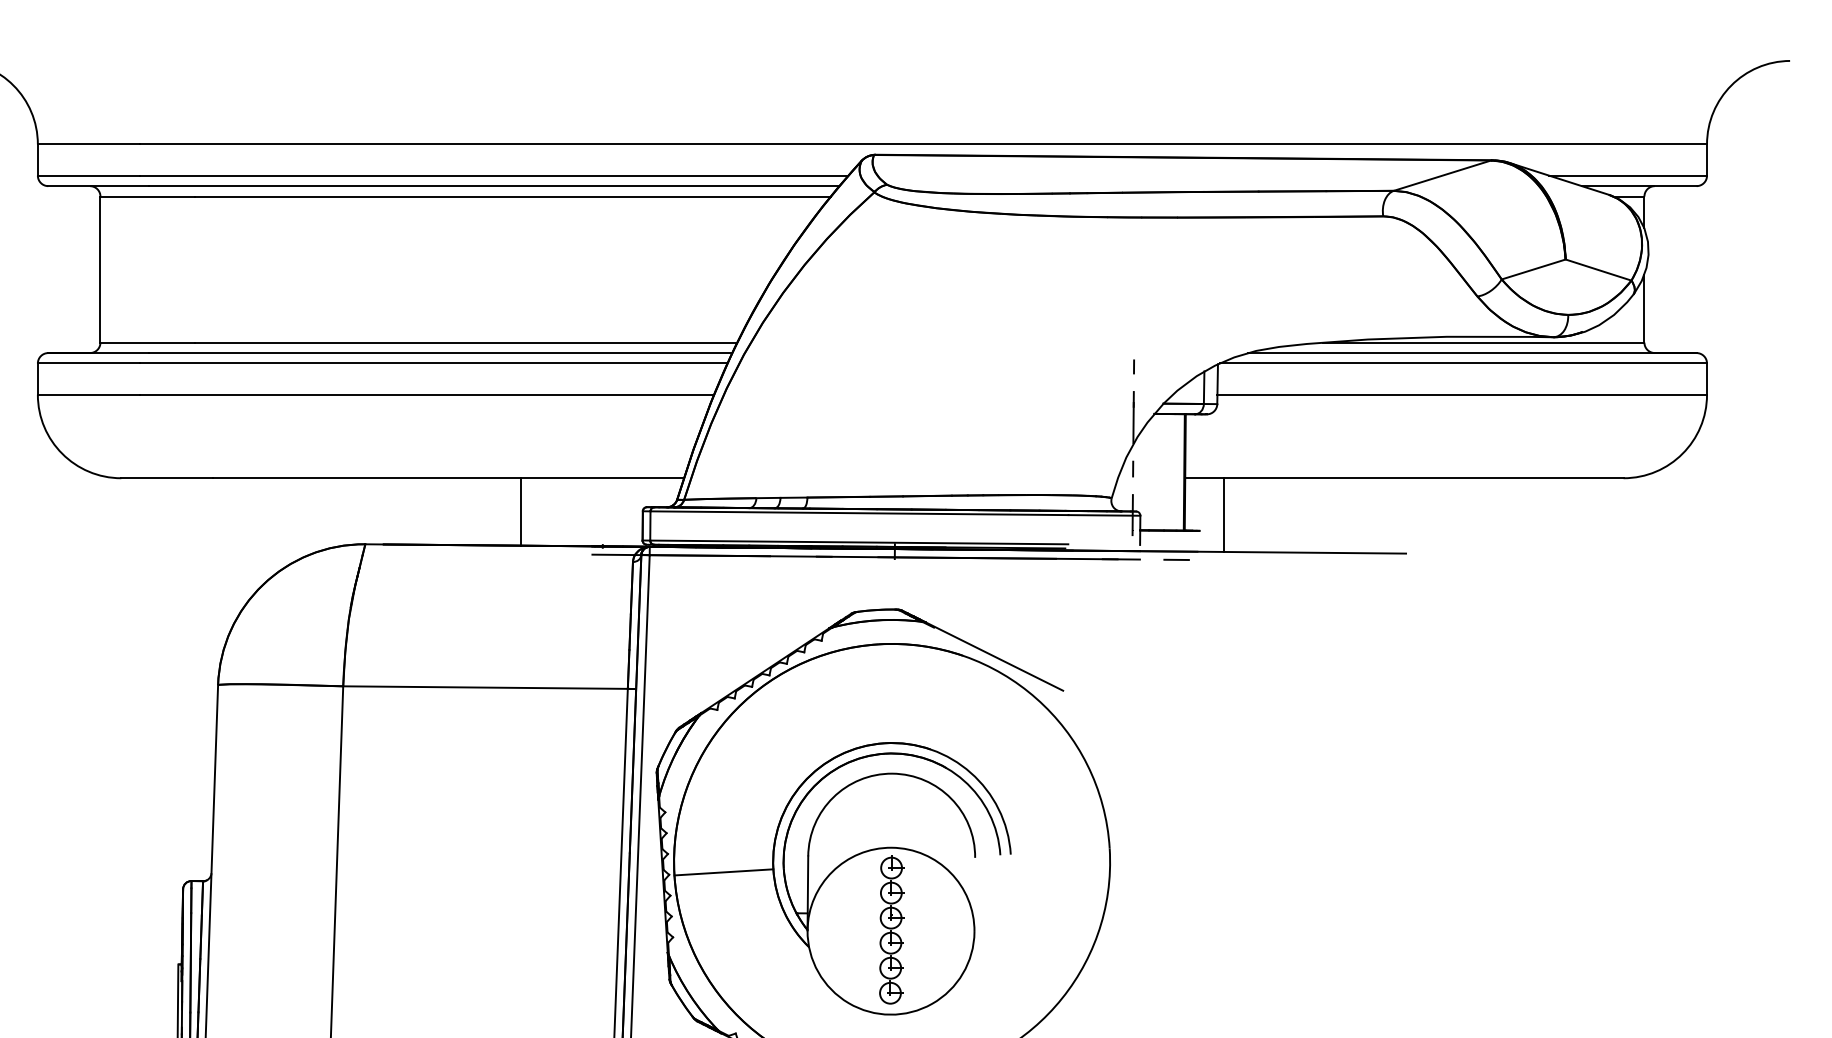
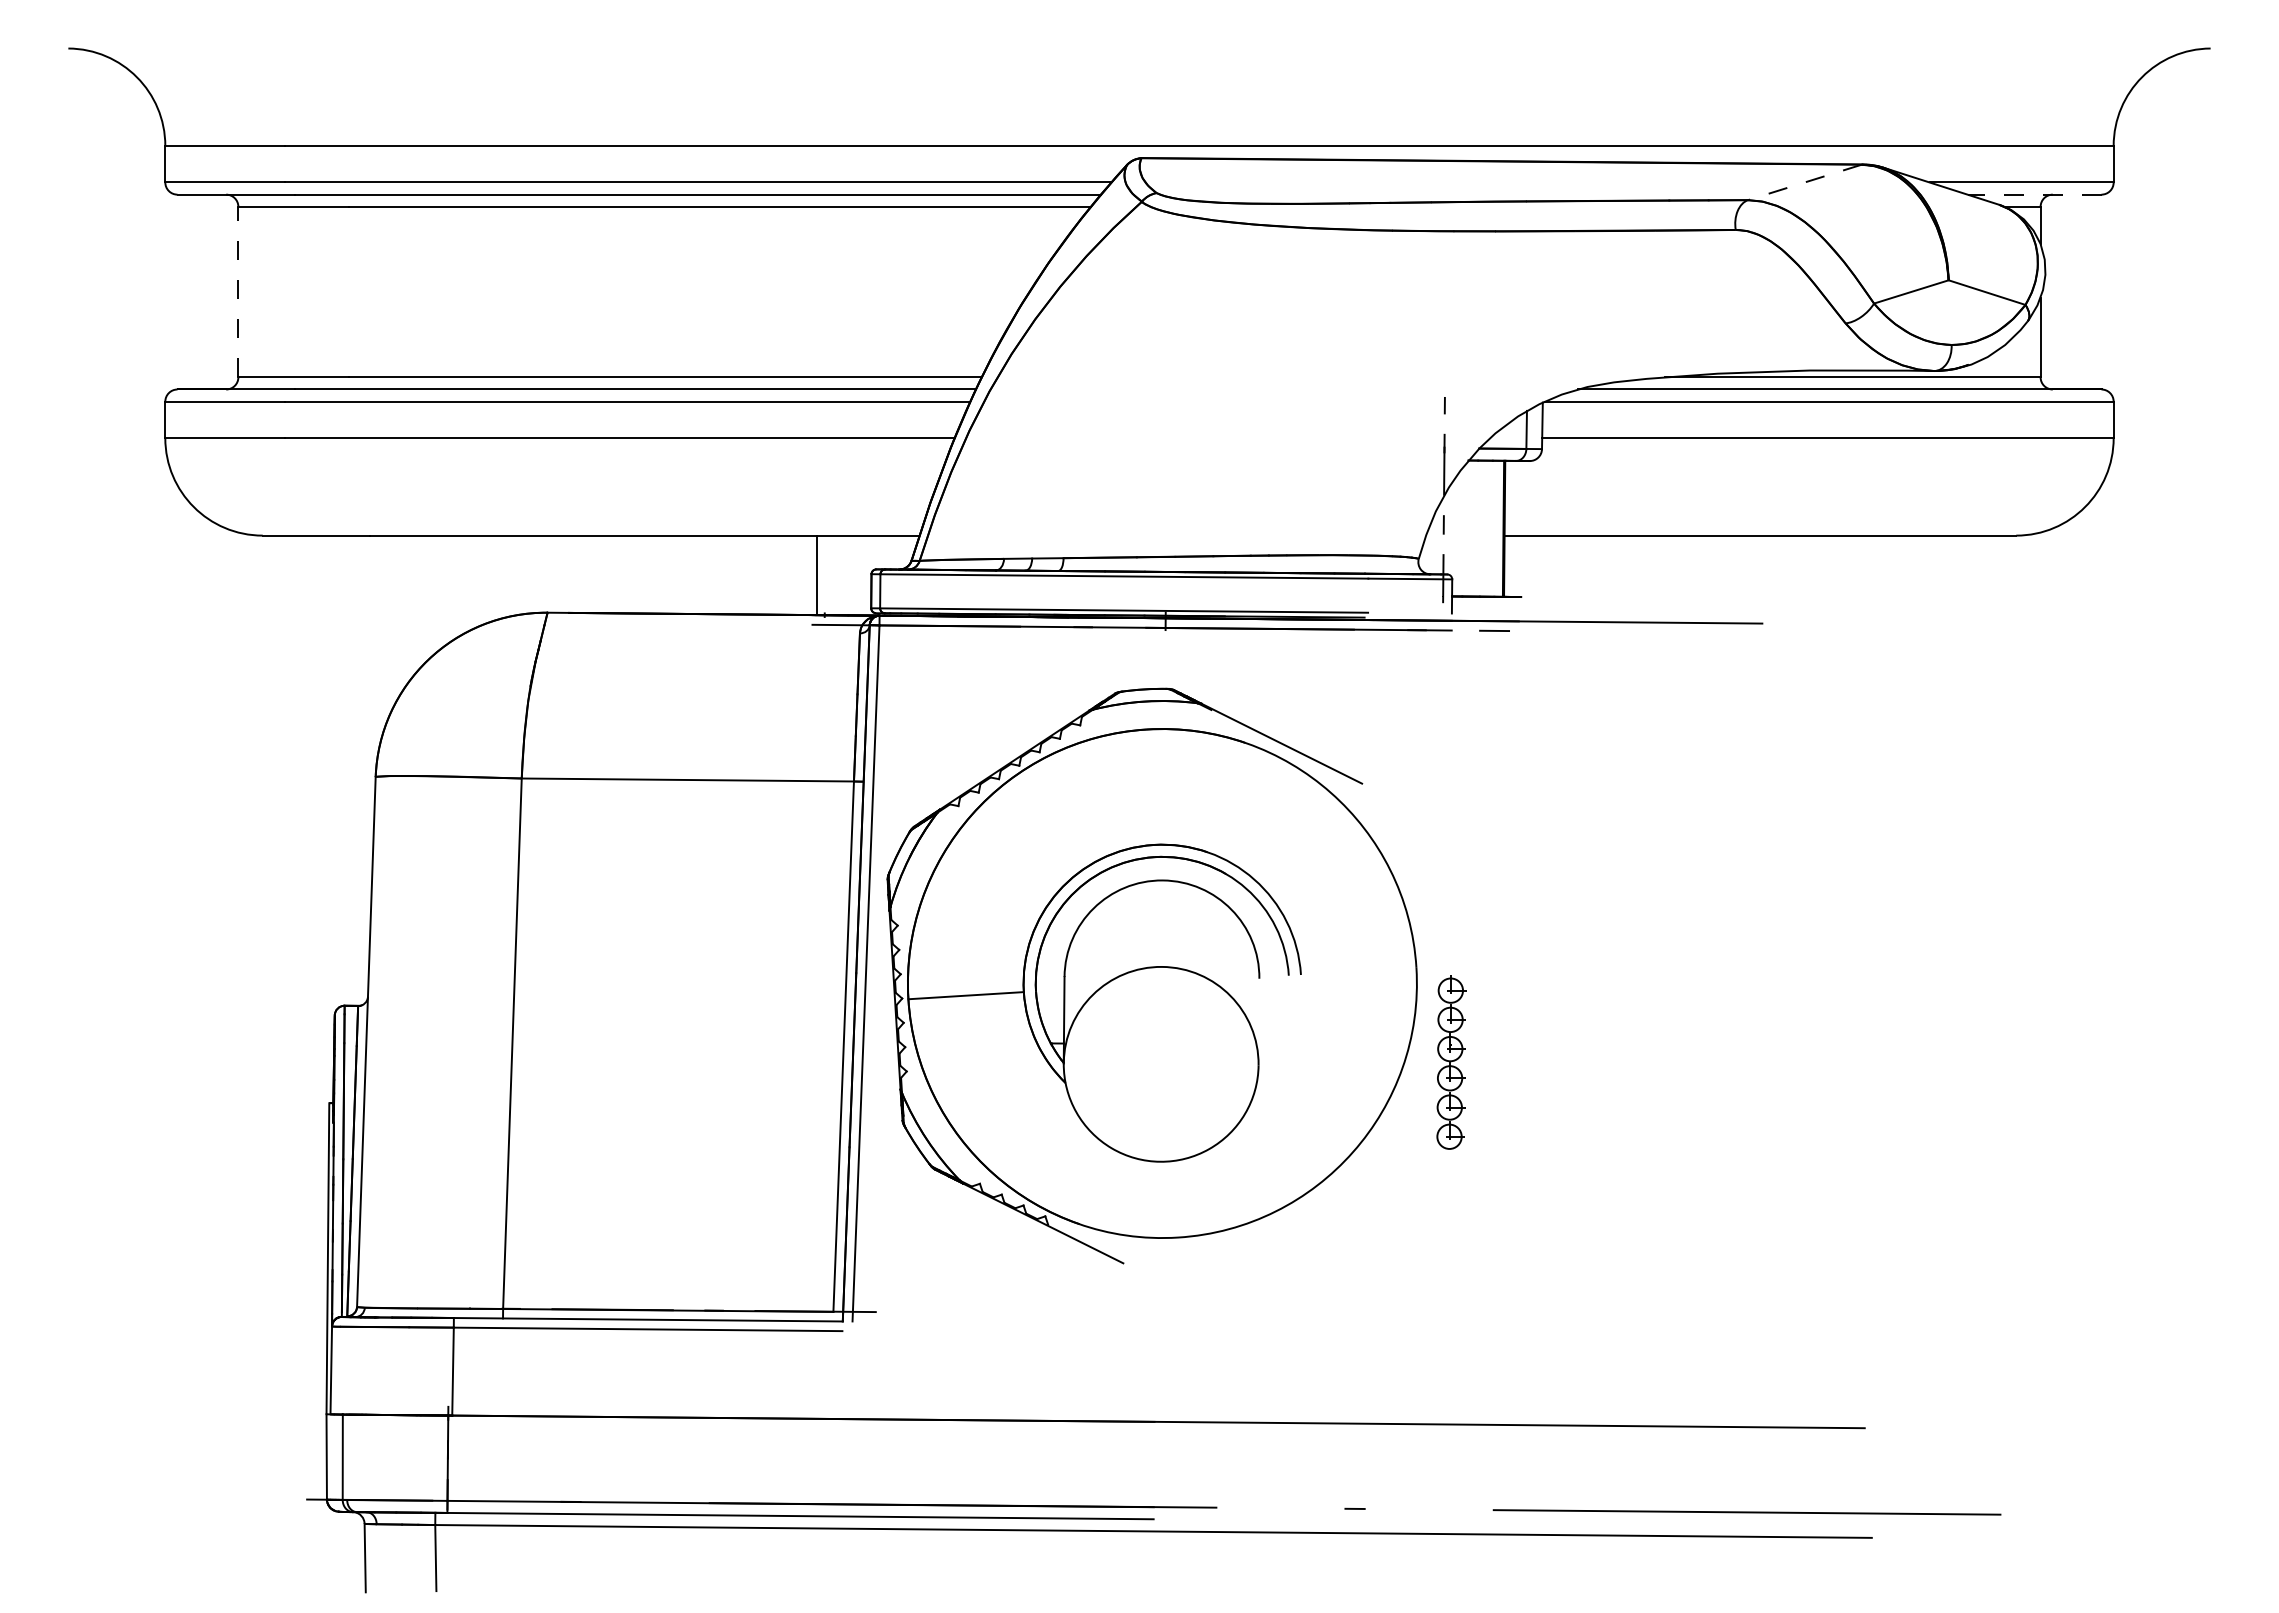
line: (1442, 175) -> (1804, 182), solid -> dashed
line: (1639, 186) -> (2034, 194), solid -> dashed
line: (100, 269) -> (238, 291), solid -> dashed
line: (521, 511) -> (817, 574), moved
line: (1223, 514) -> (1549, 578), removed
part: (892, 929) -> (1451, 1062), moved

